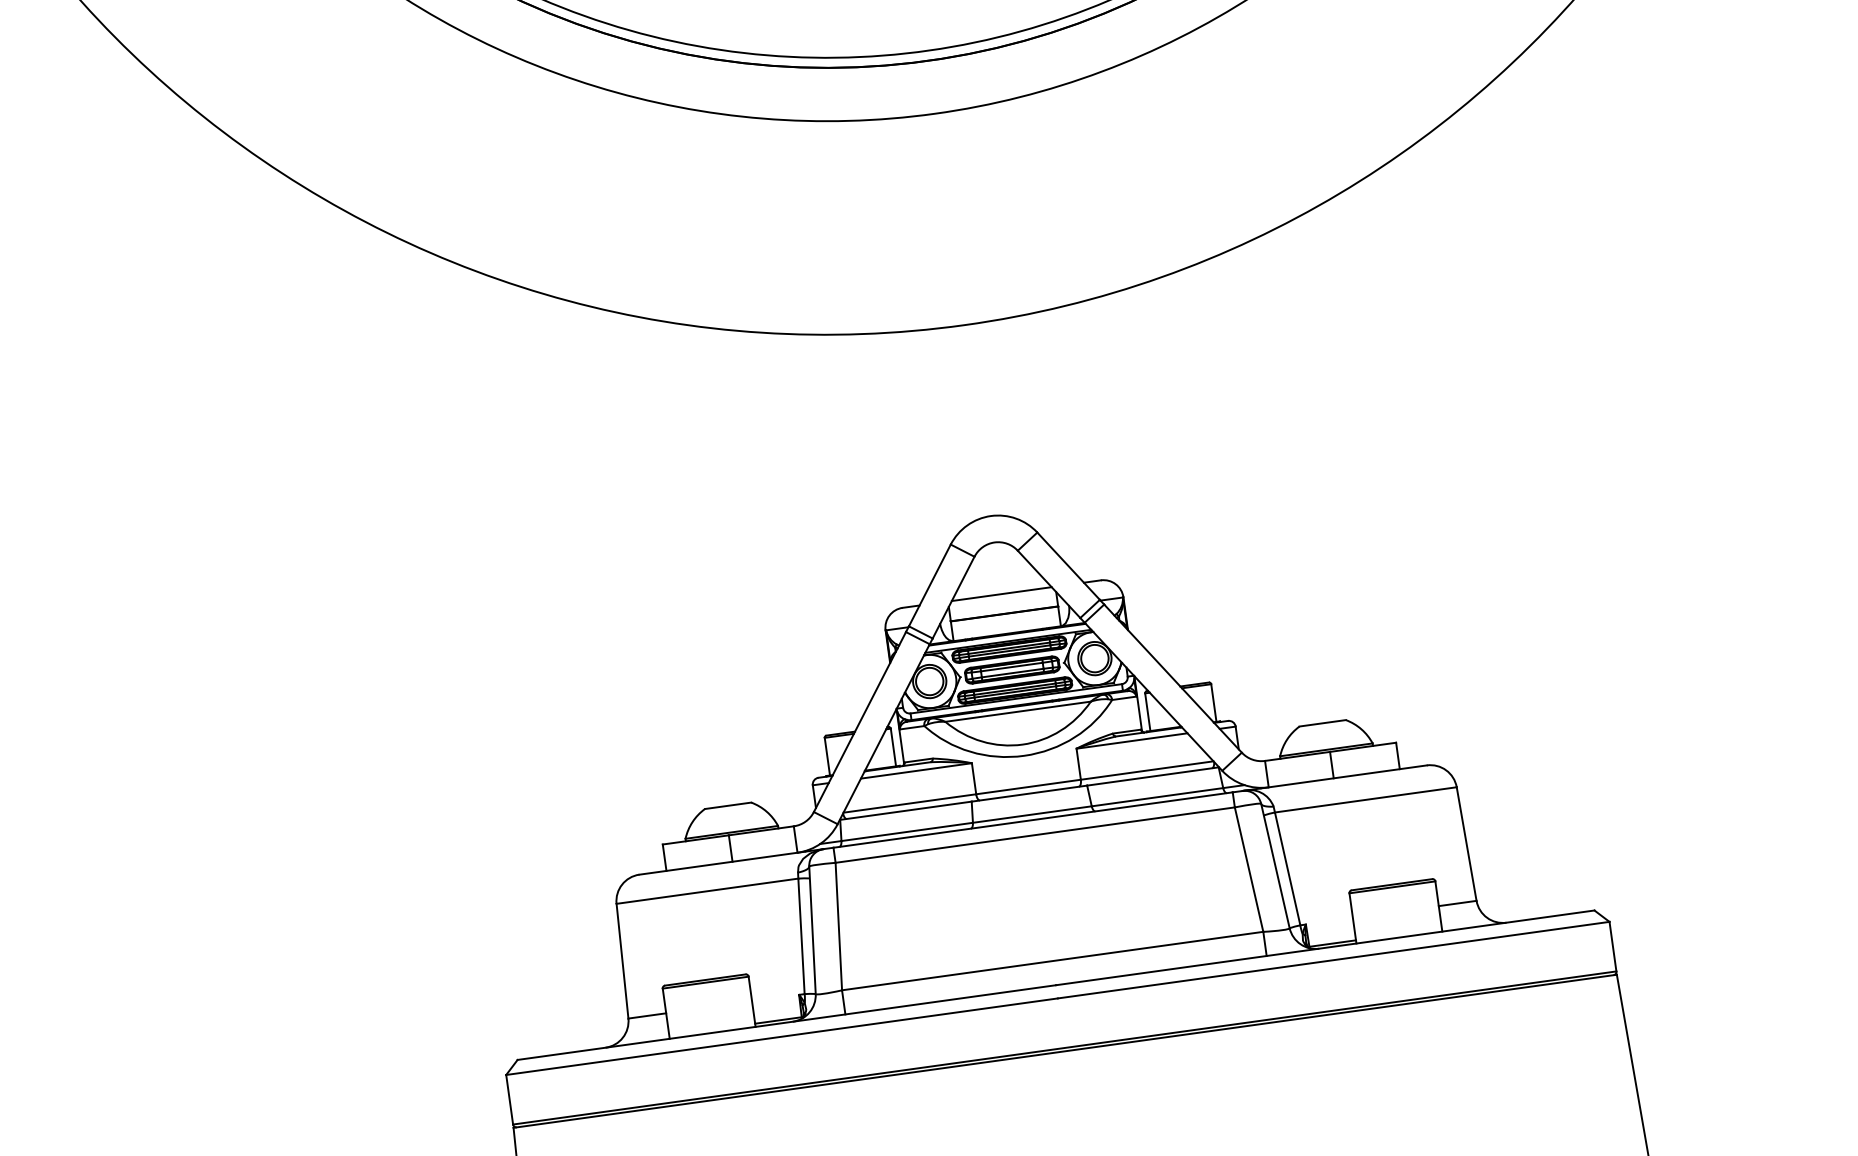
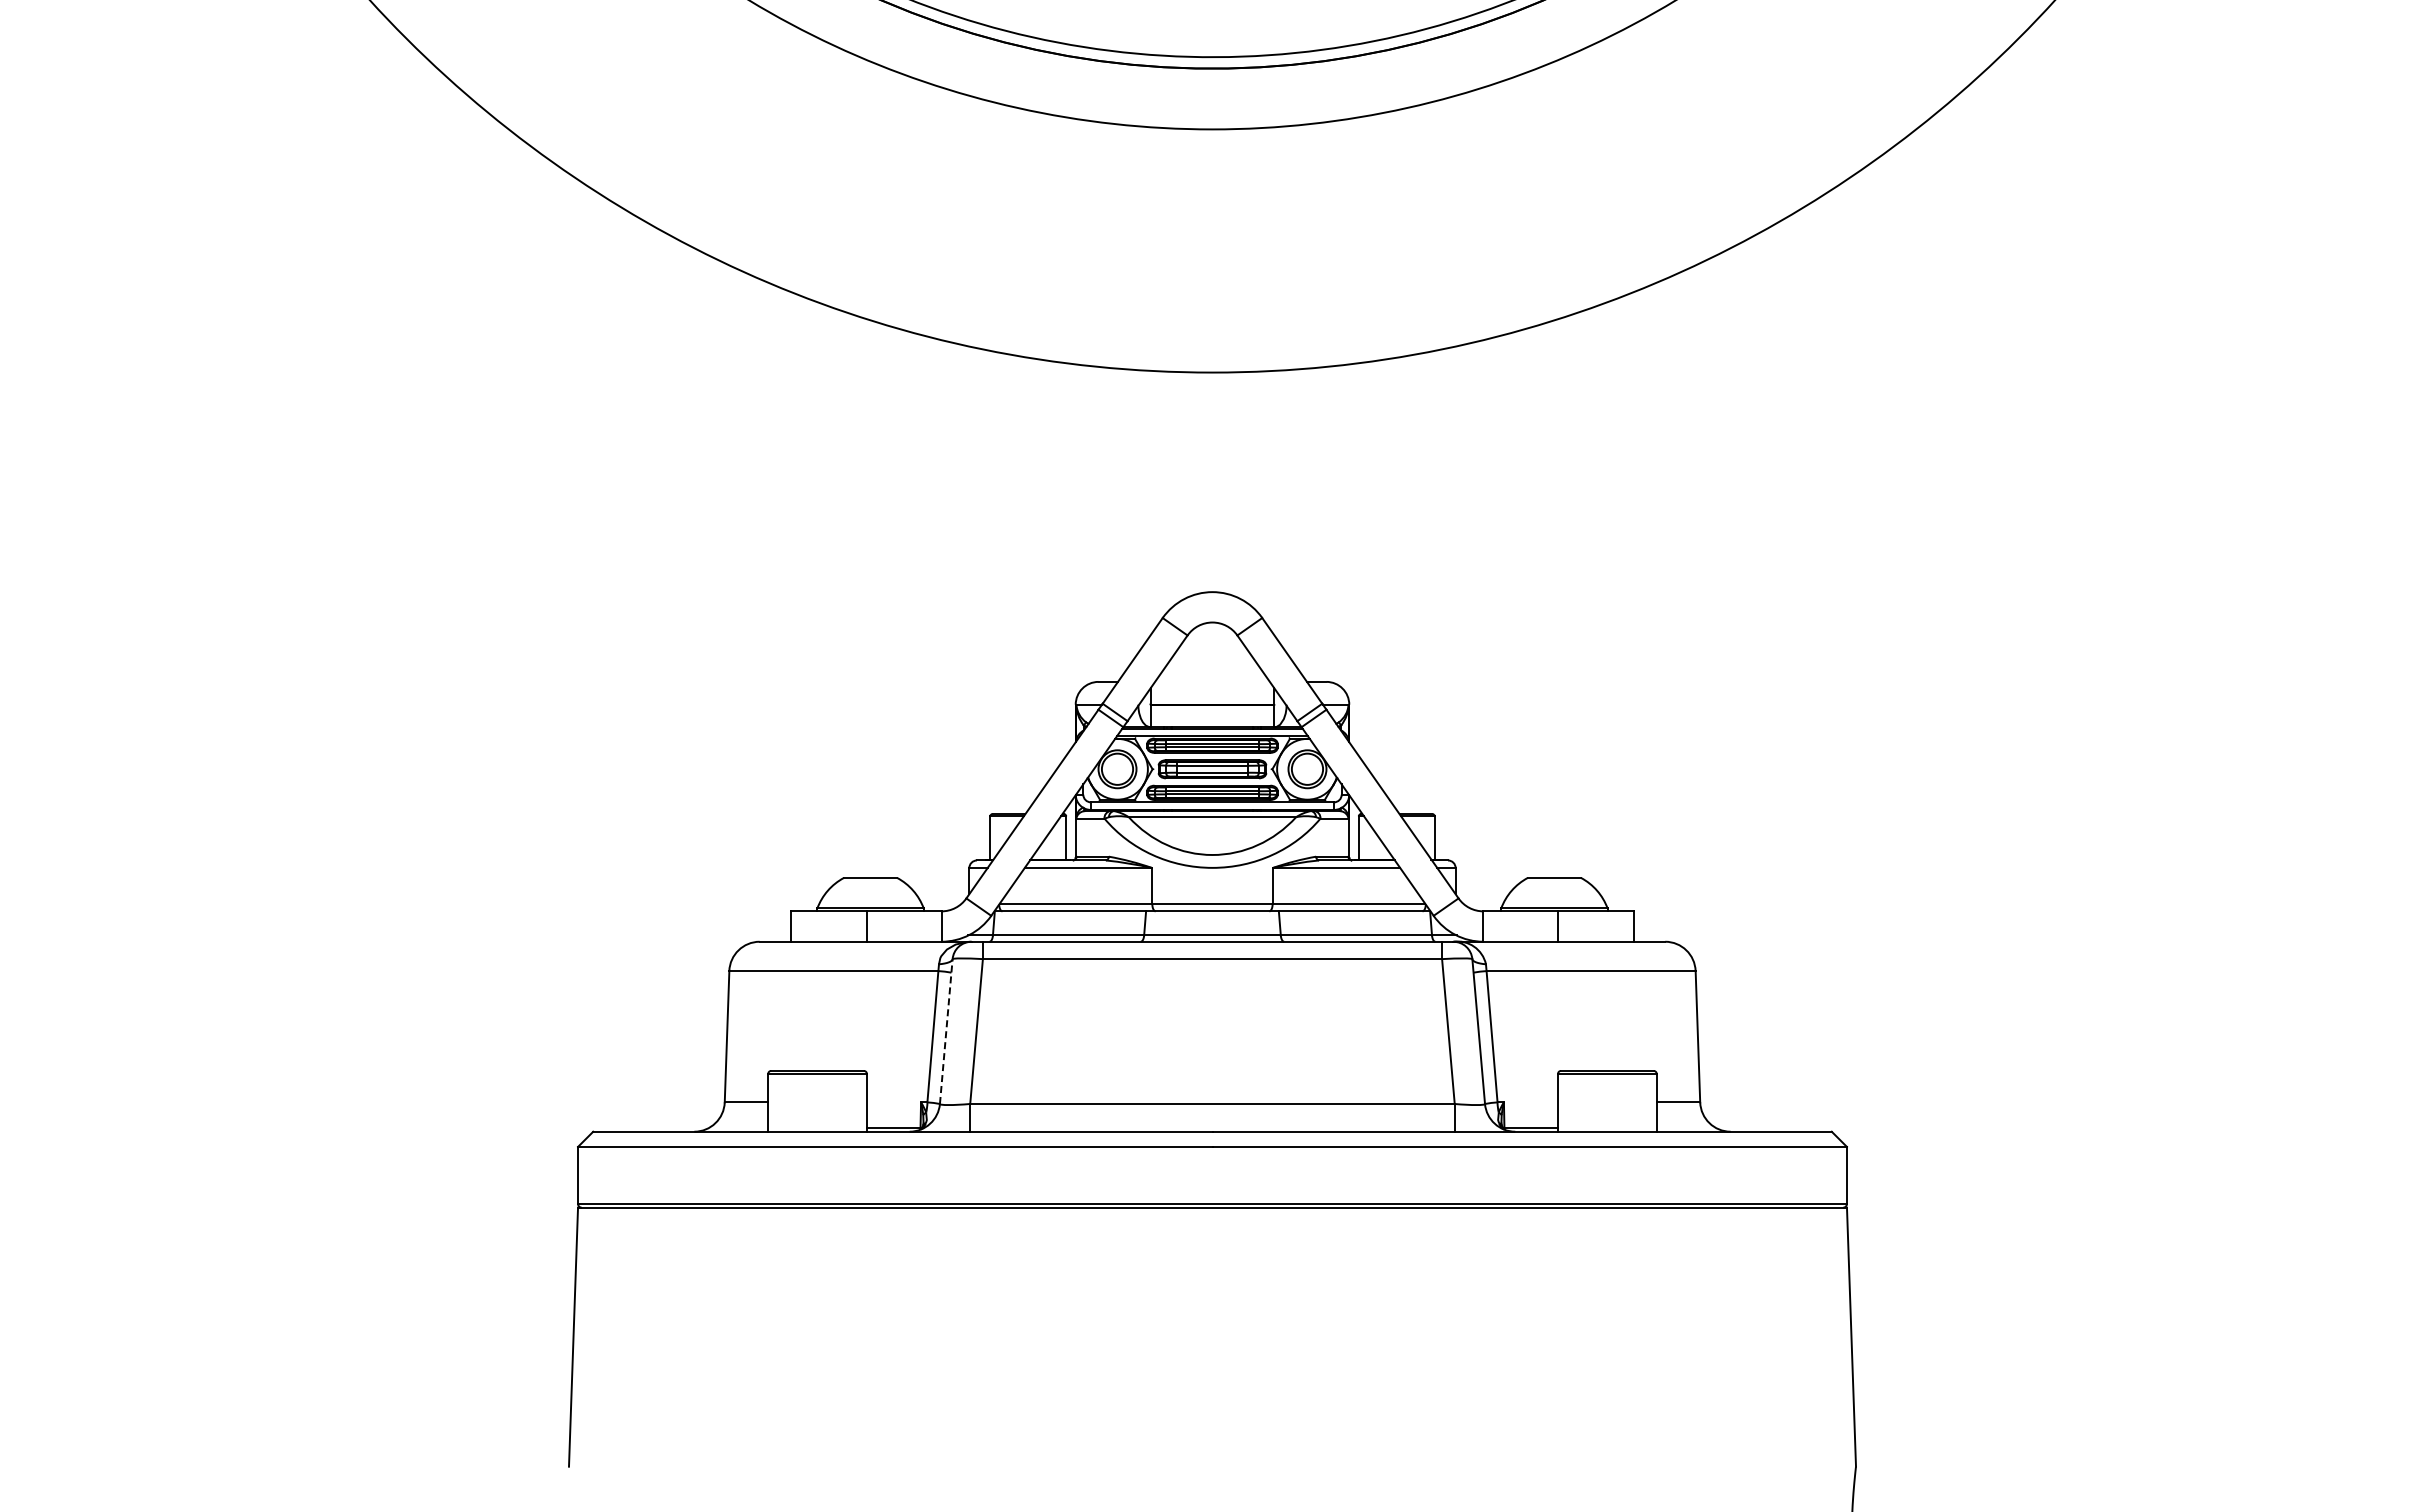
line: (1001, 593) -> (1212, 681), removed
line: (812, 930) -> (946, 1031), solid -> dashed

